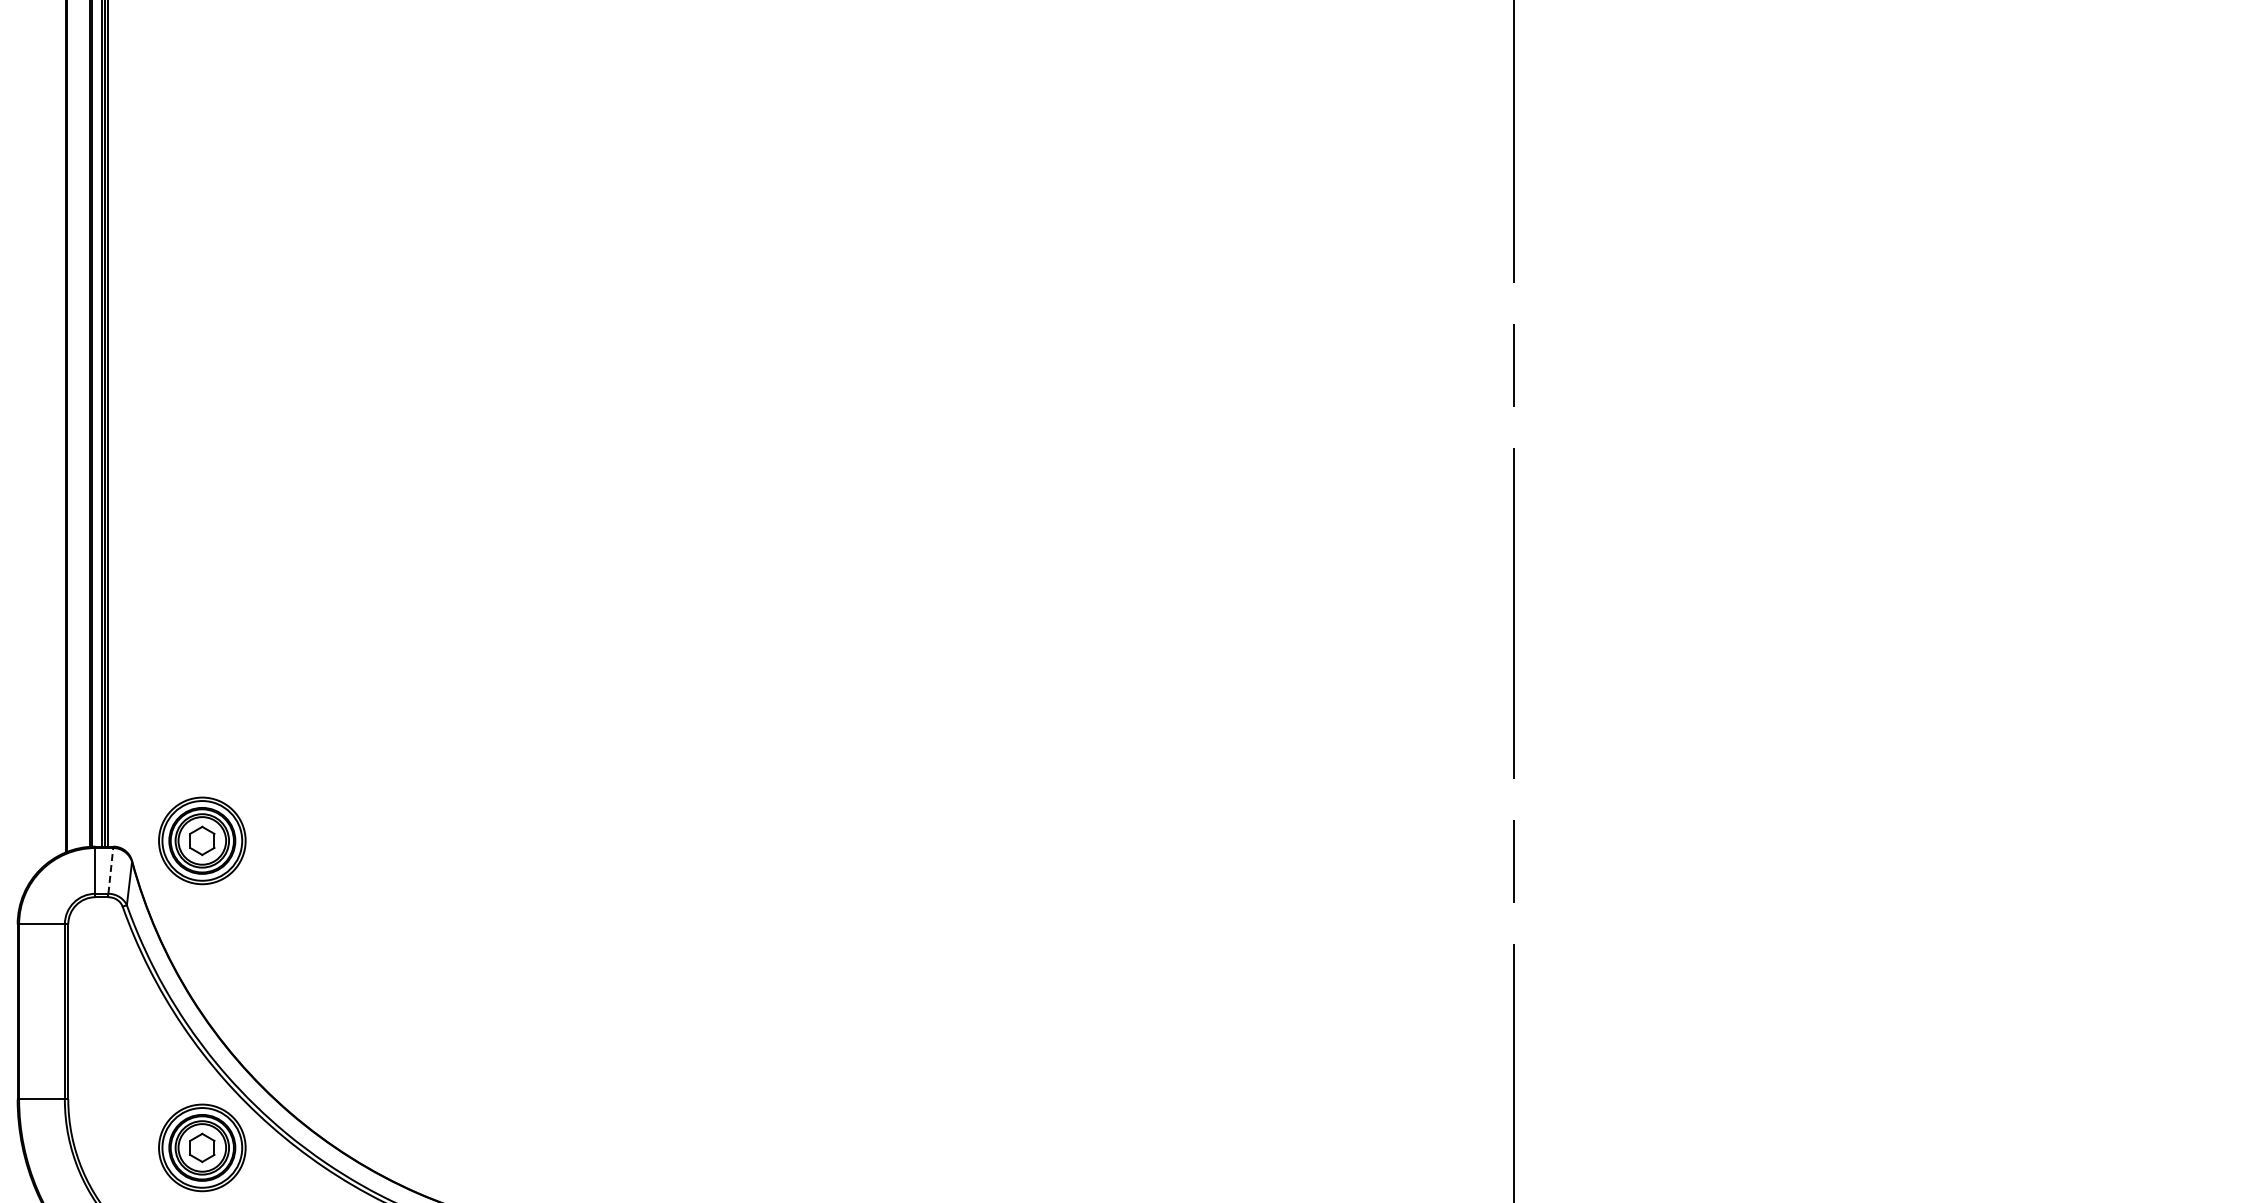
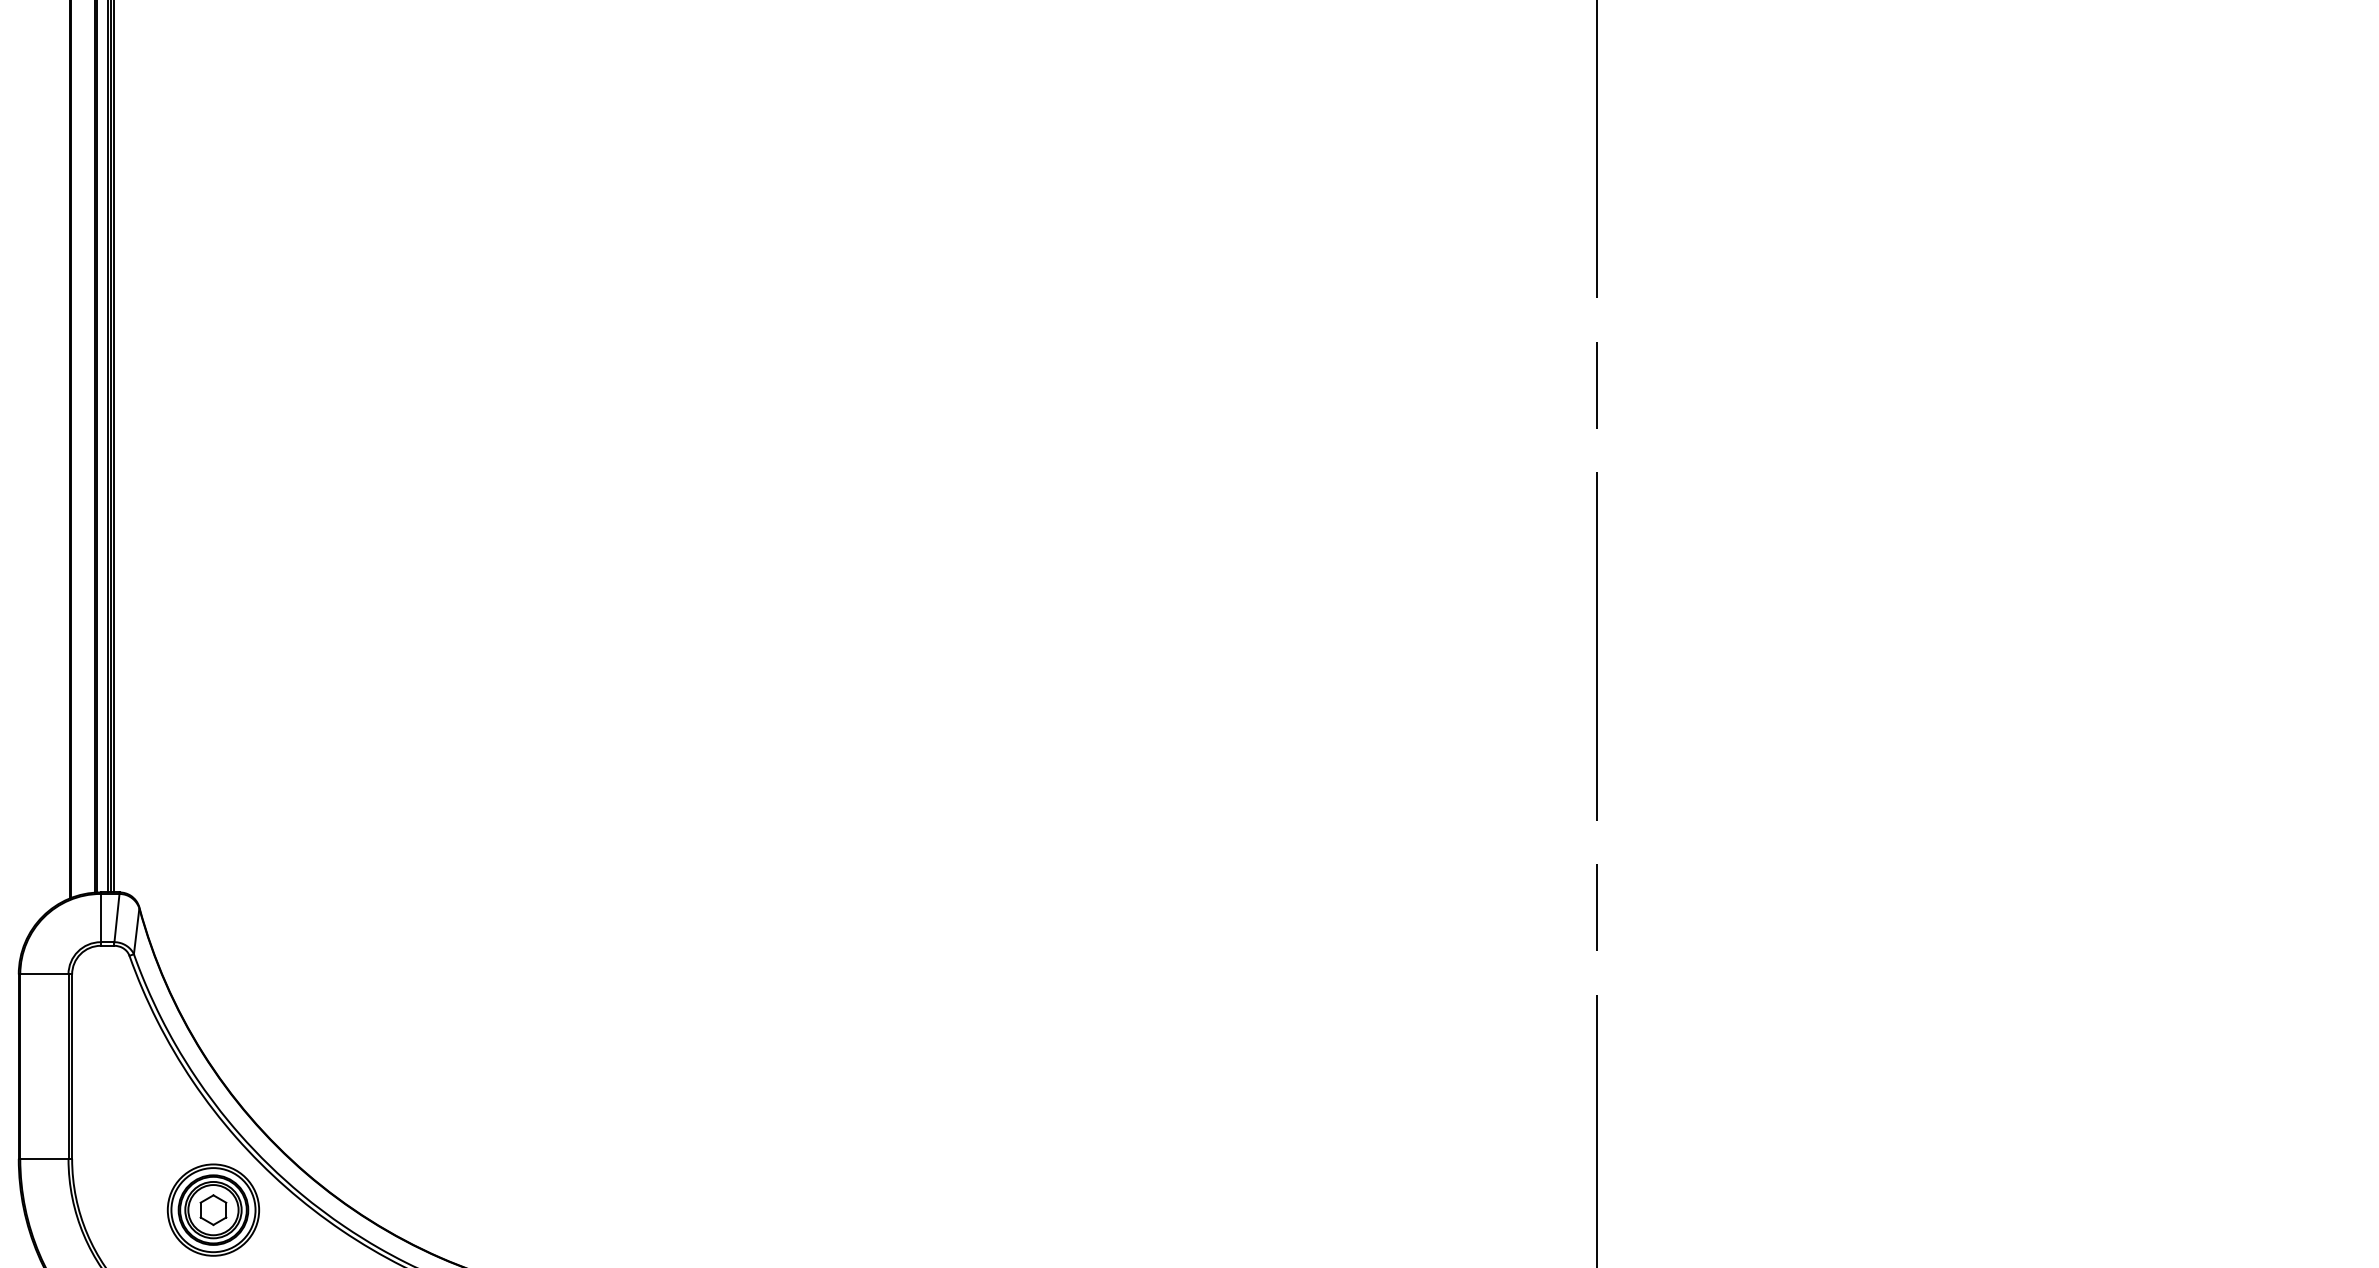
part: (202, 840) -> (213, 886), removed
line: (110, 870) -> (116, 917), dashed -> solid

